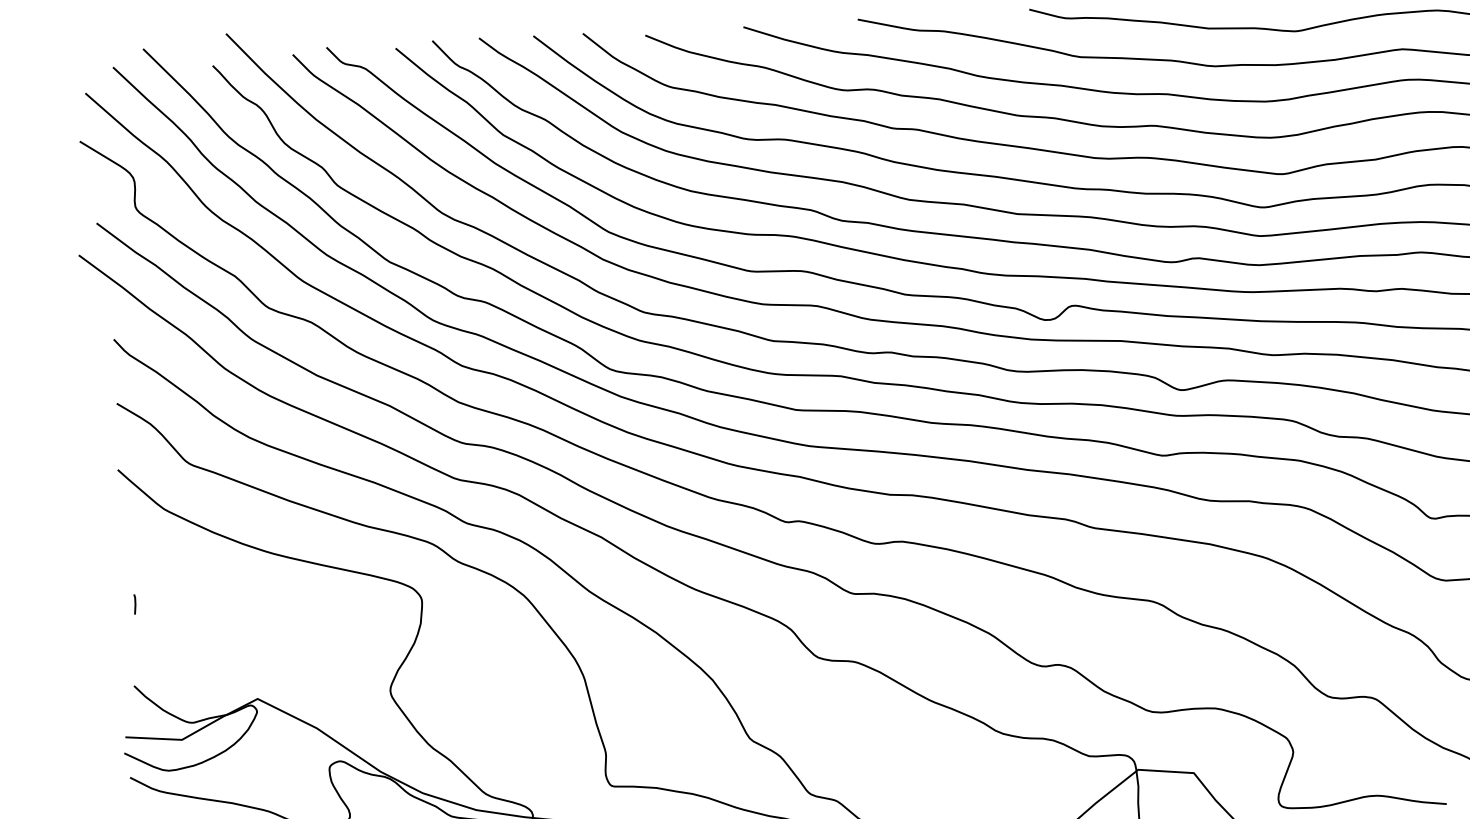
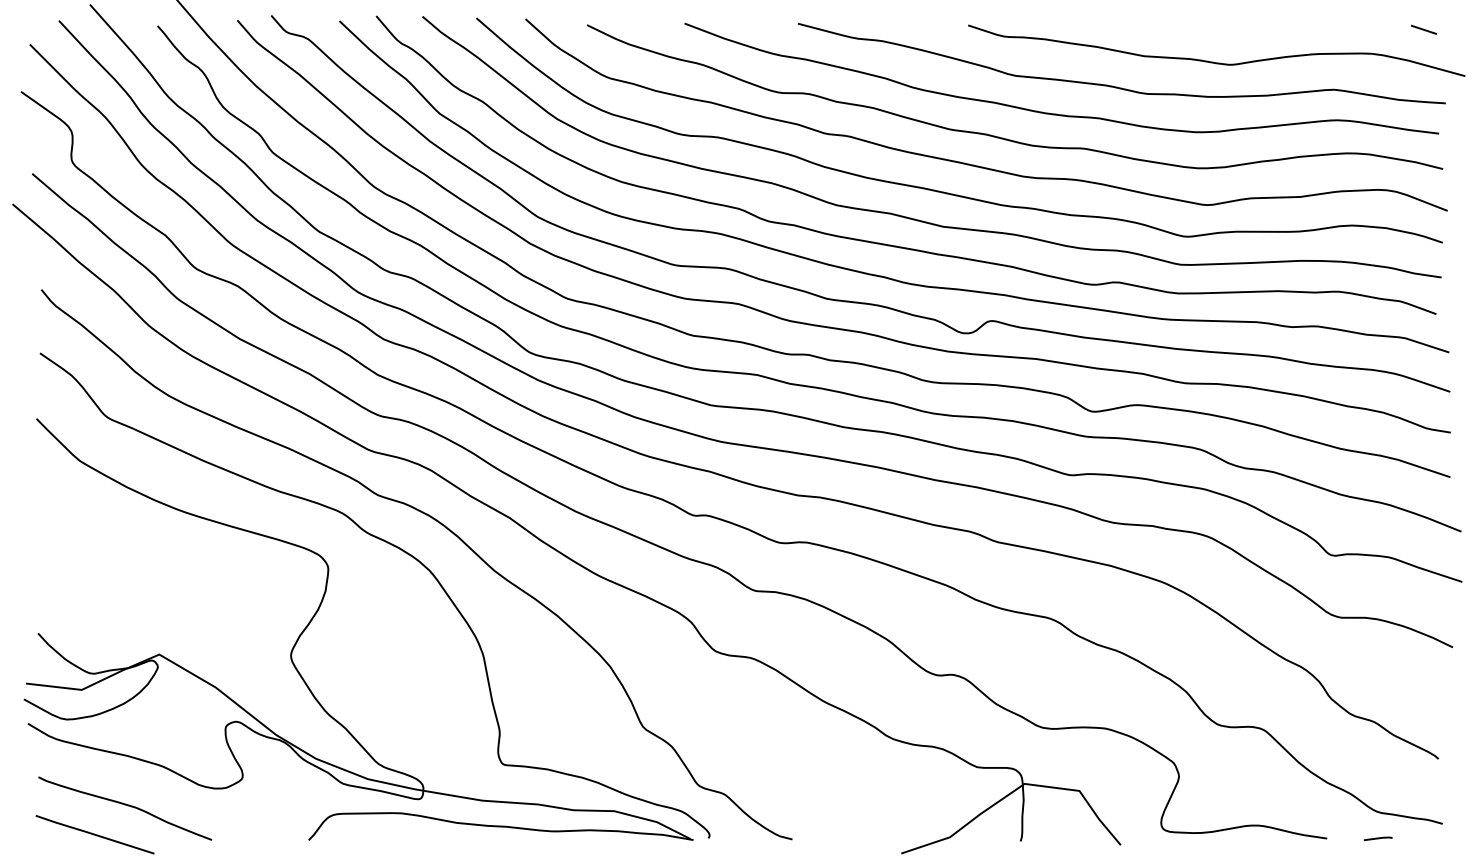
line: (134, 604) -> (44, 552), removed

